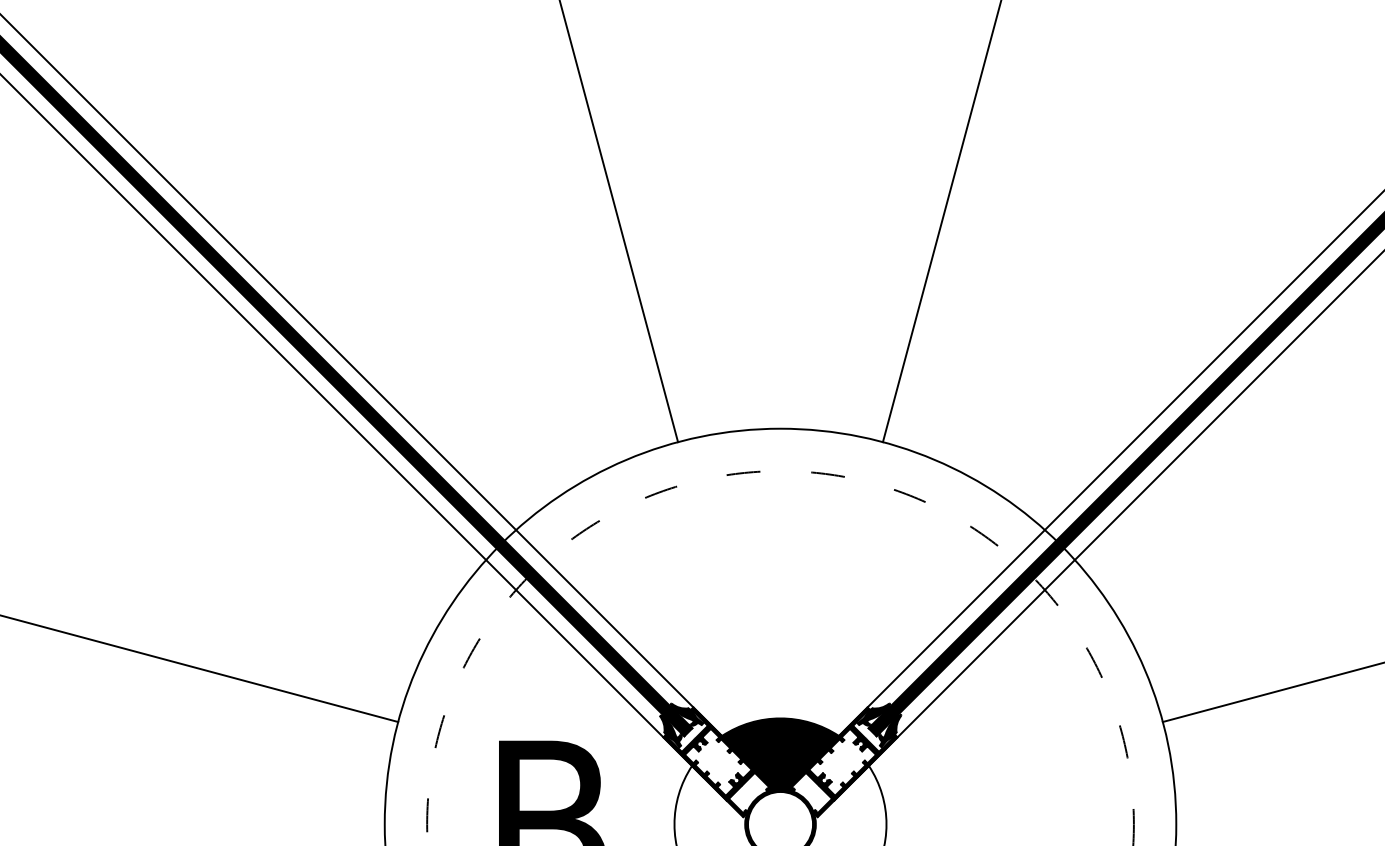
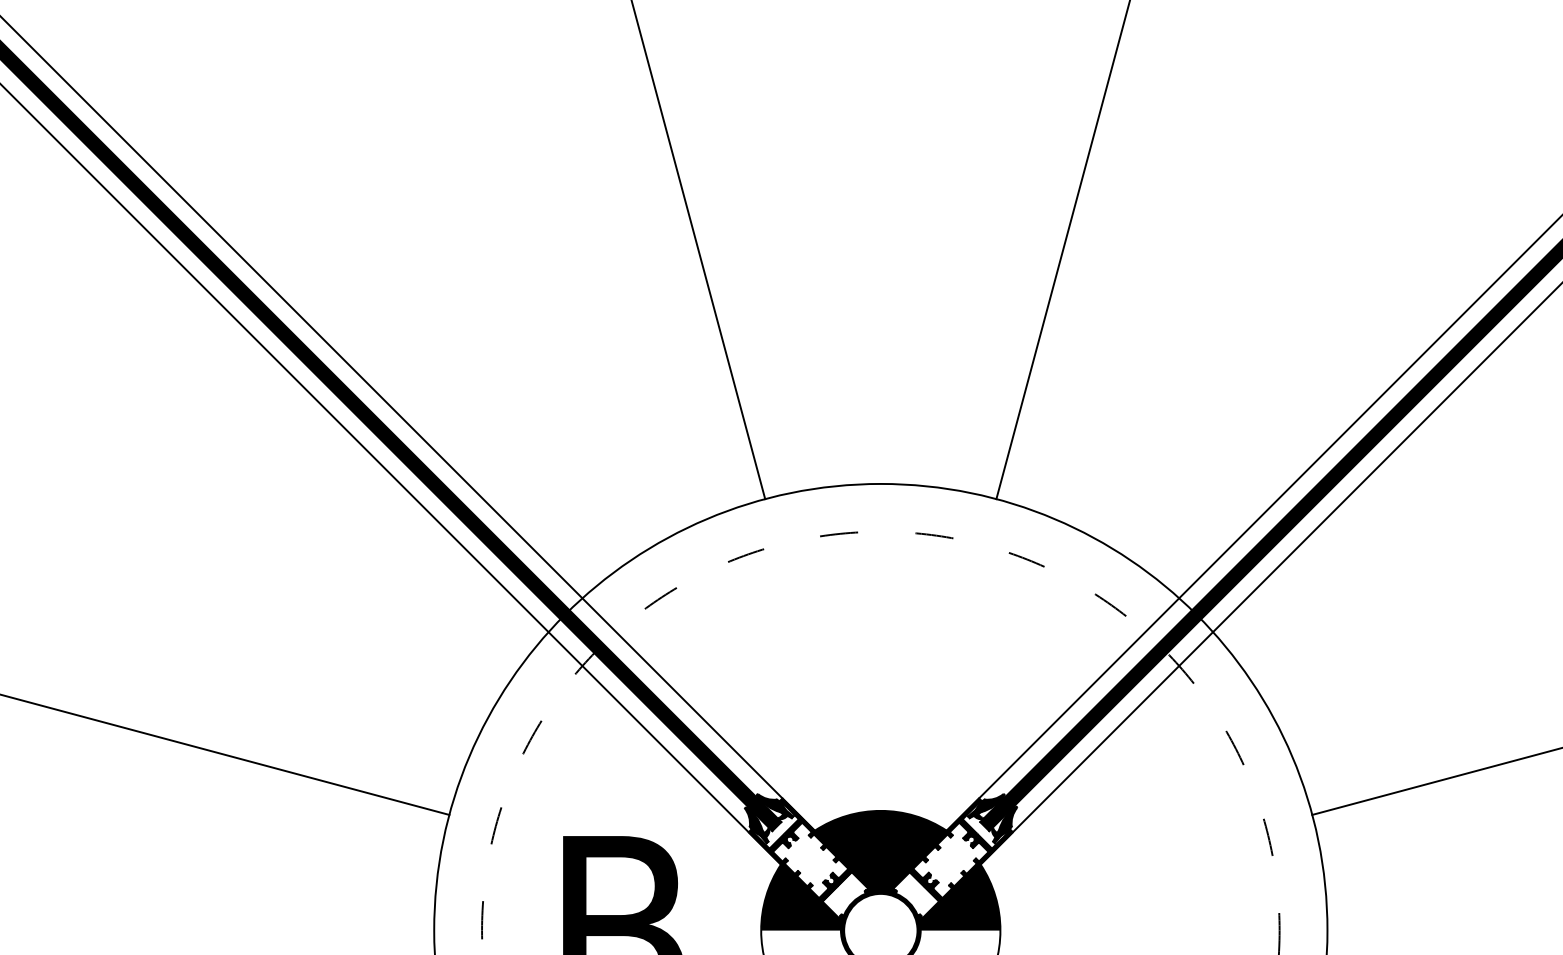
fill: (850, 794) -> (959, 896), added
fill: (710, 795) -> (801, 897), added

